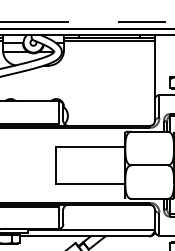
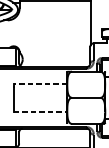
line: (90, 147) -> (40, 83), solid -> dashed
line: (91, 183) -> (41, 111), solid -> dashed

